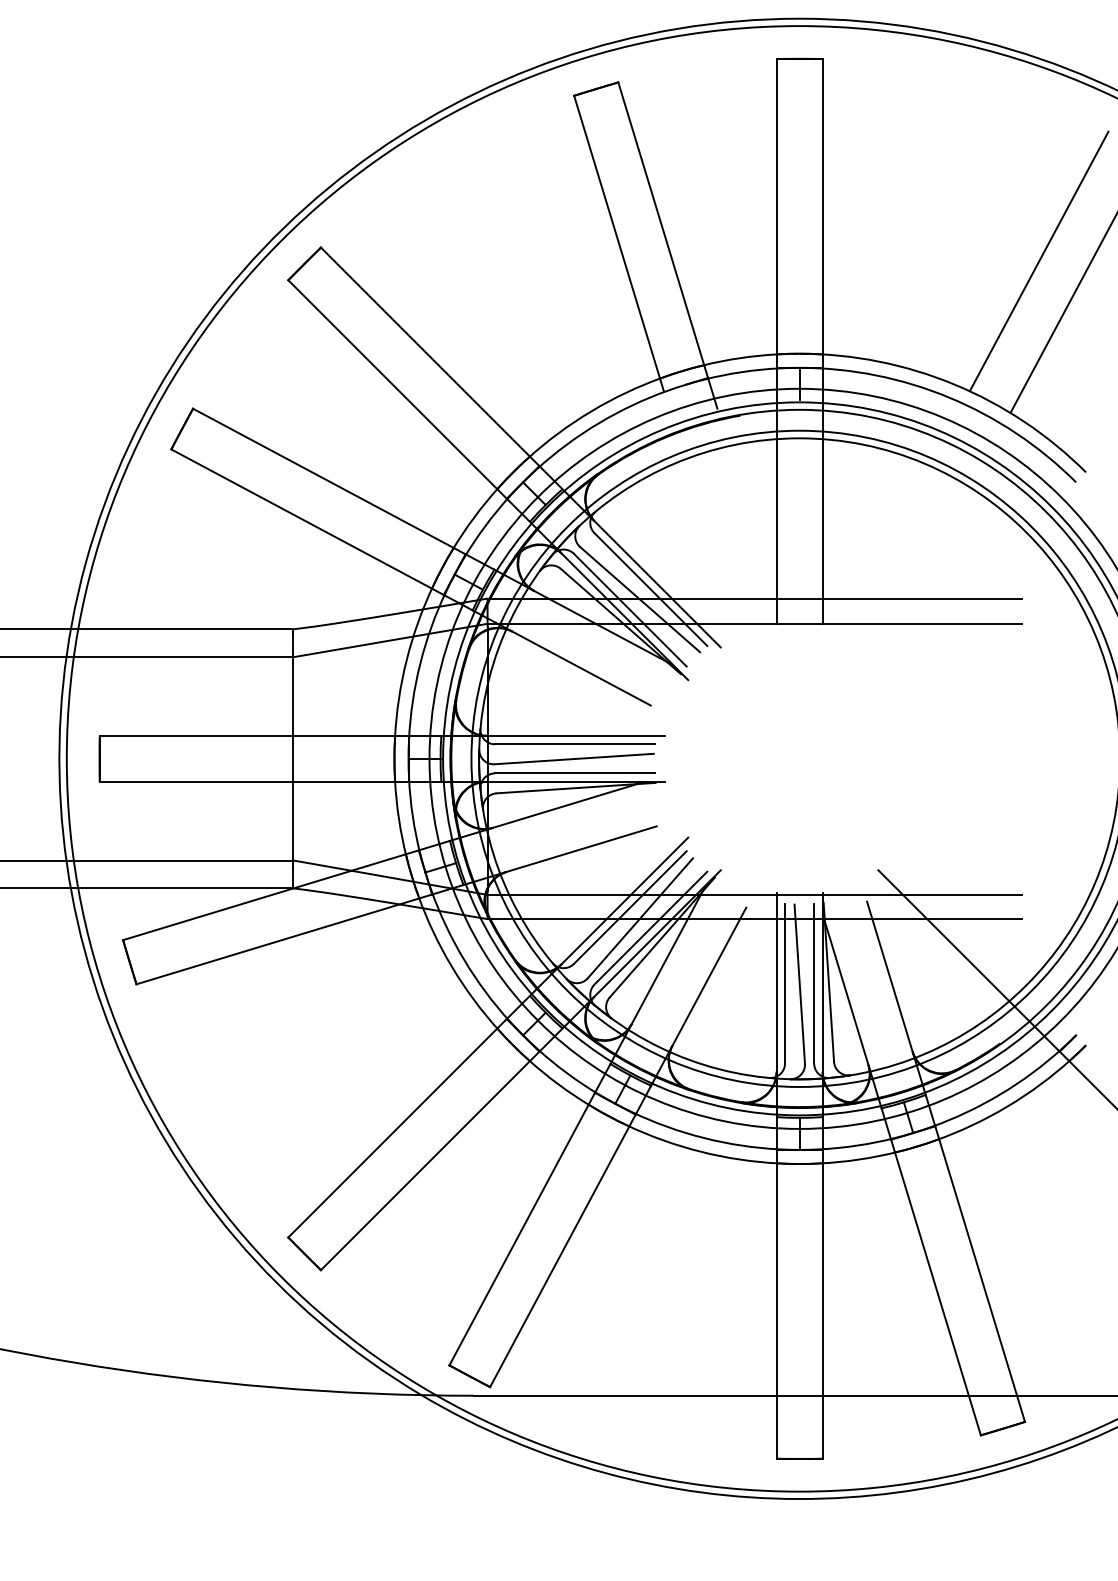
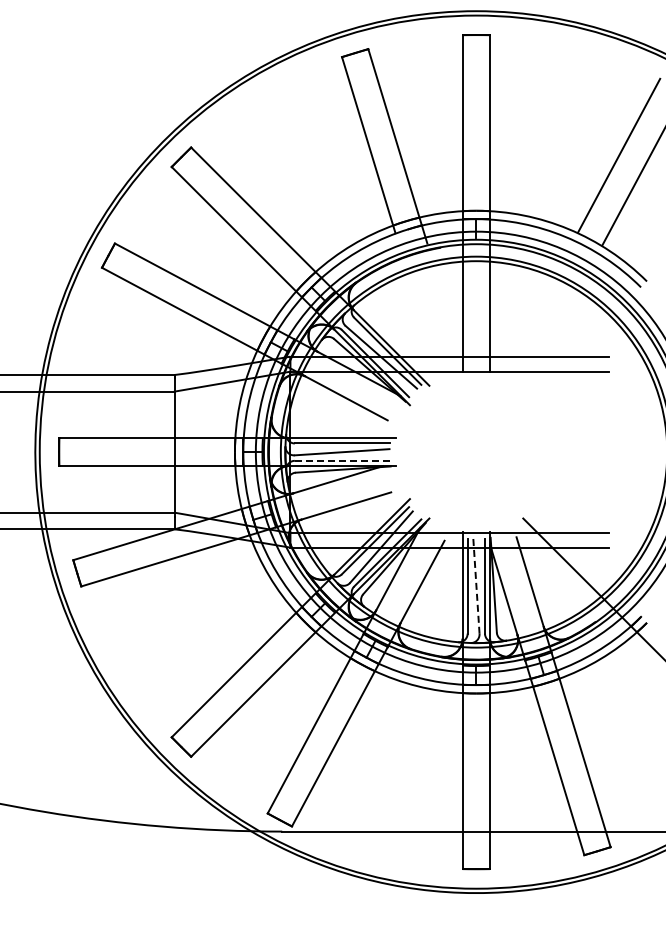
line: (574, 772) -> (342, 460), solid -> dashed
line: (799, 984) -> (476, 586), solid -> dashed

